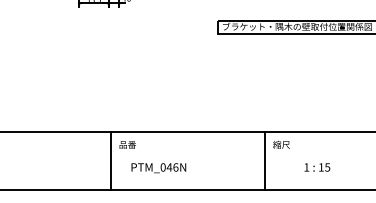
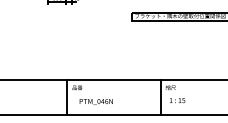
text: (317, 167) -> (177, 100), moved

